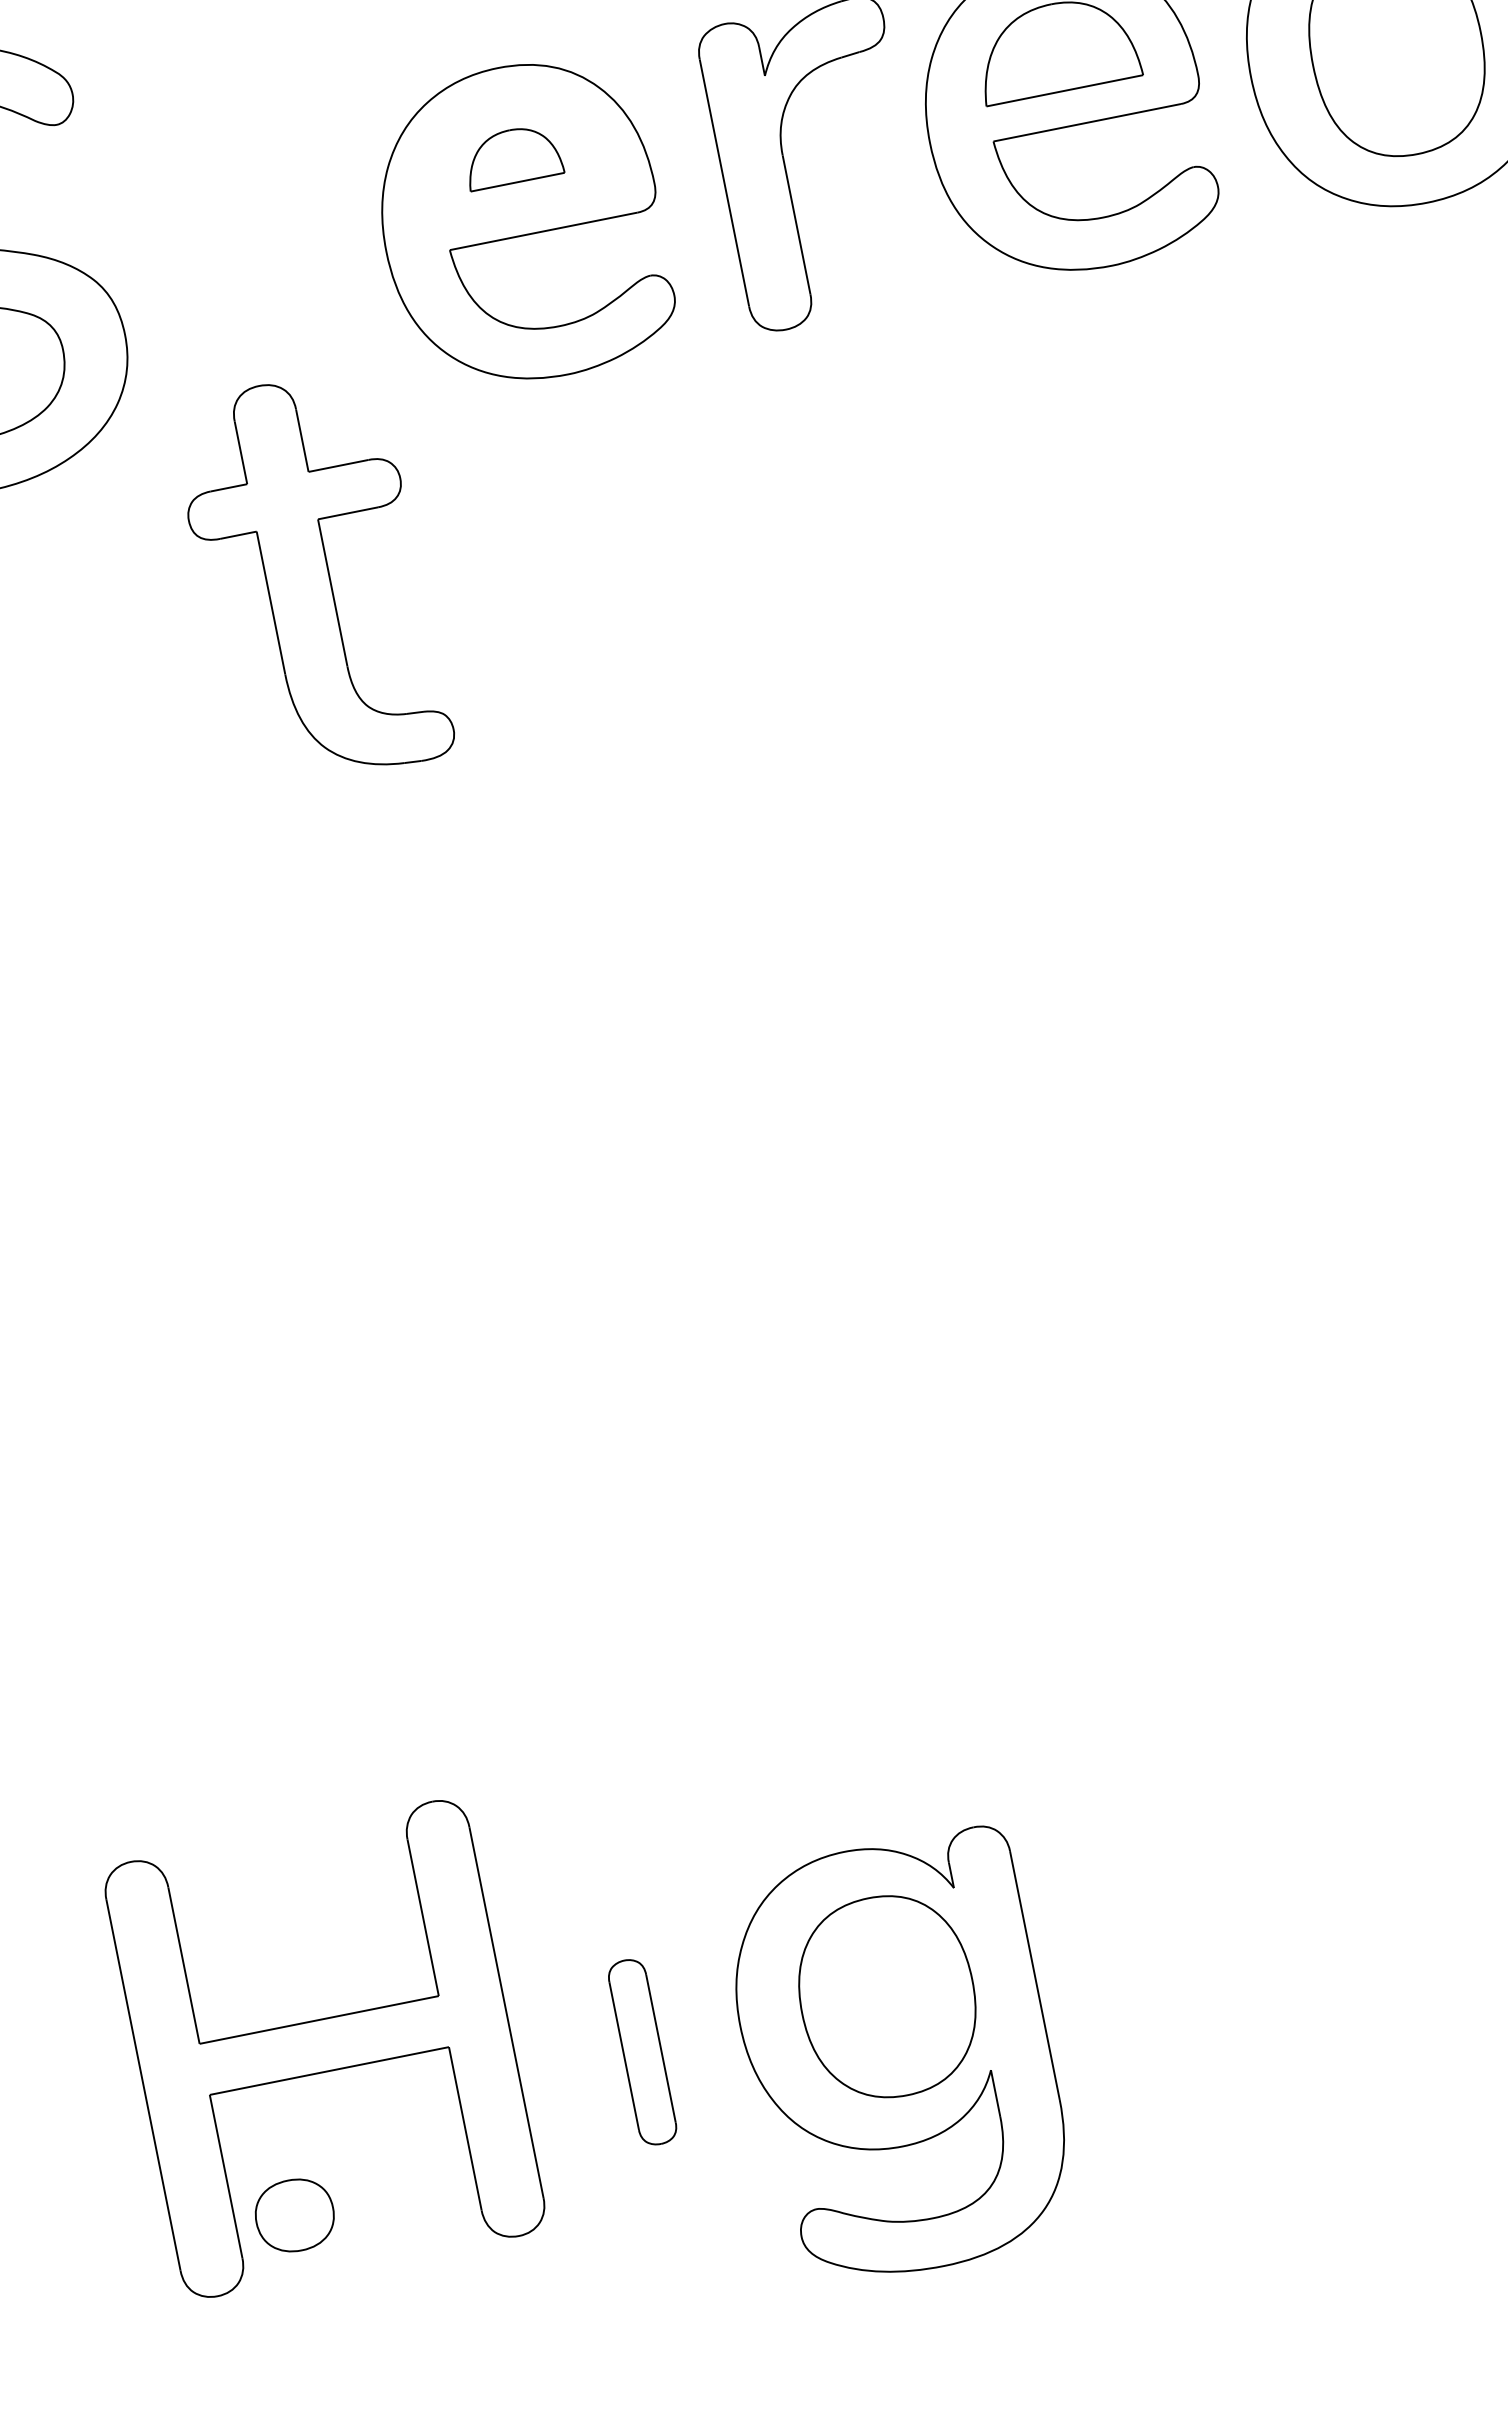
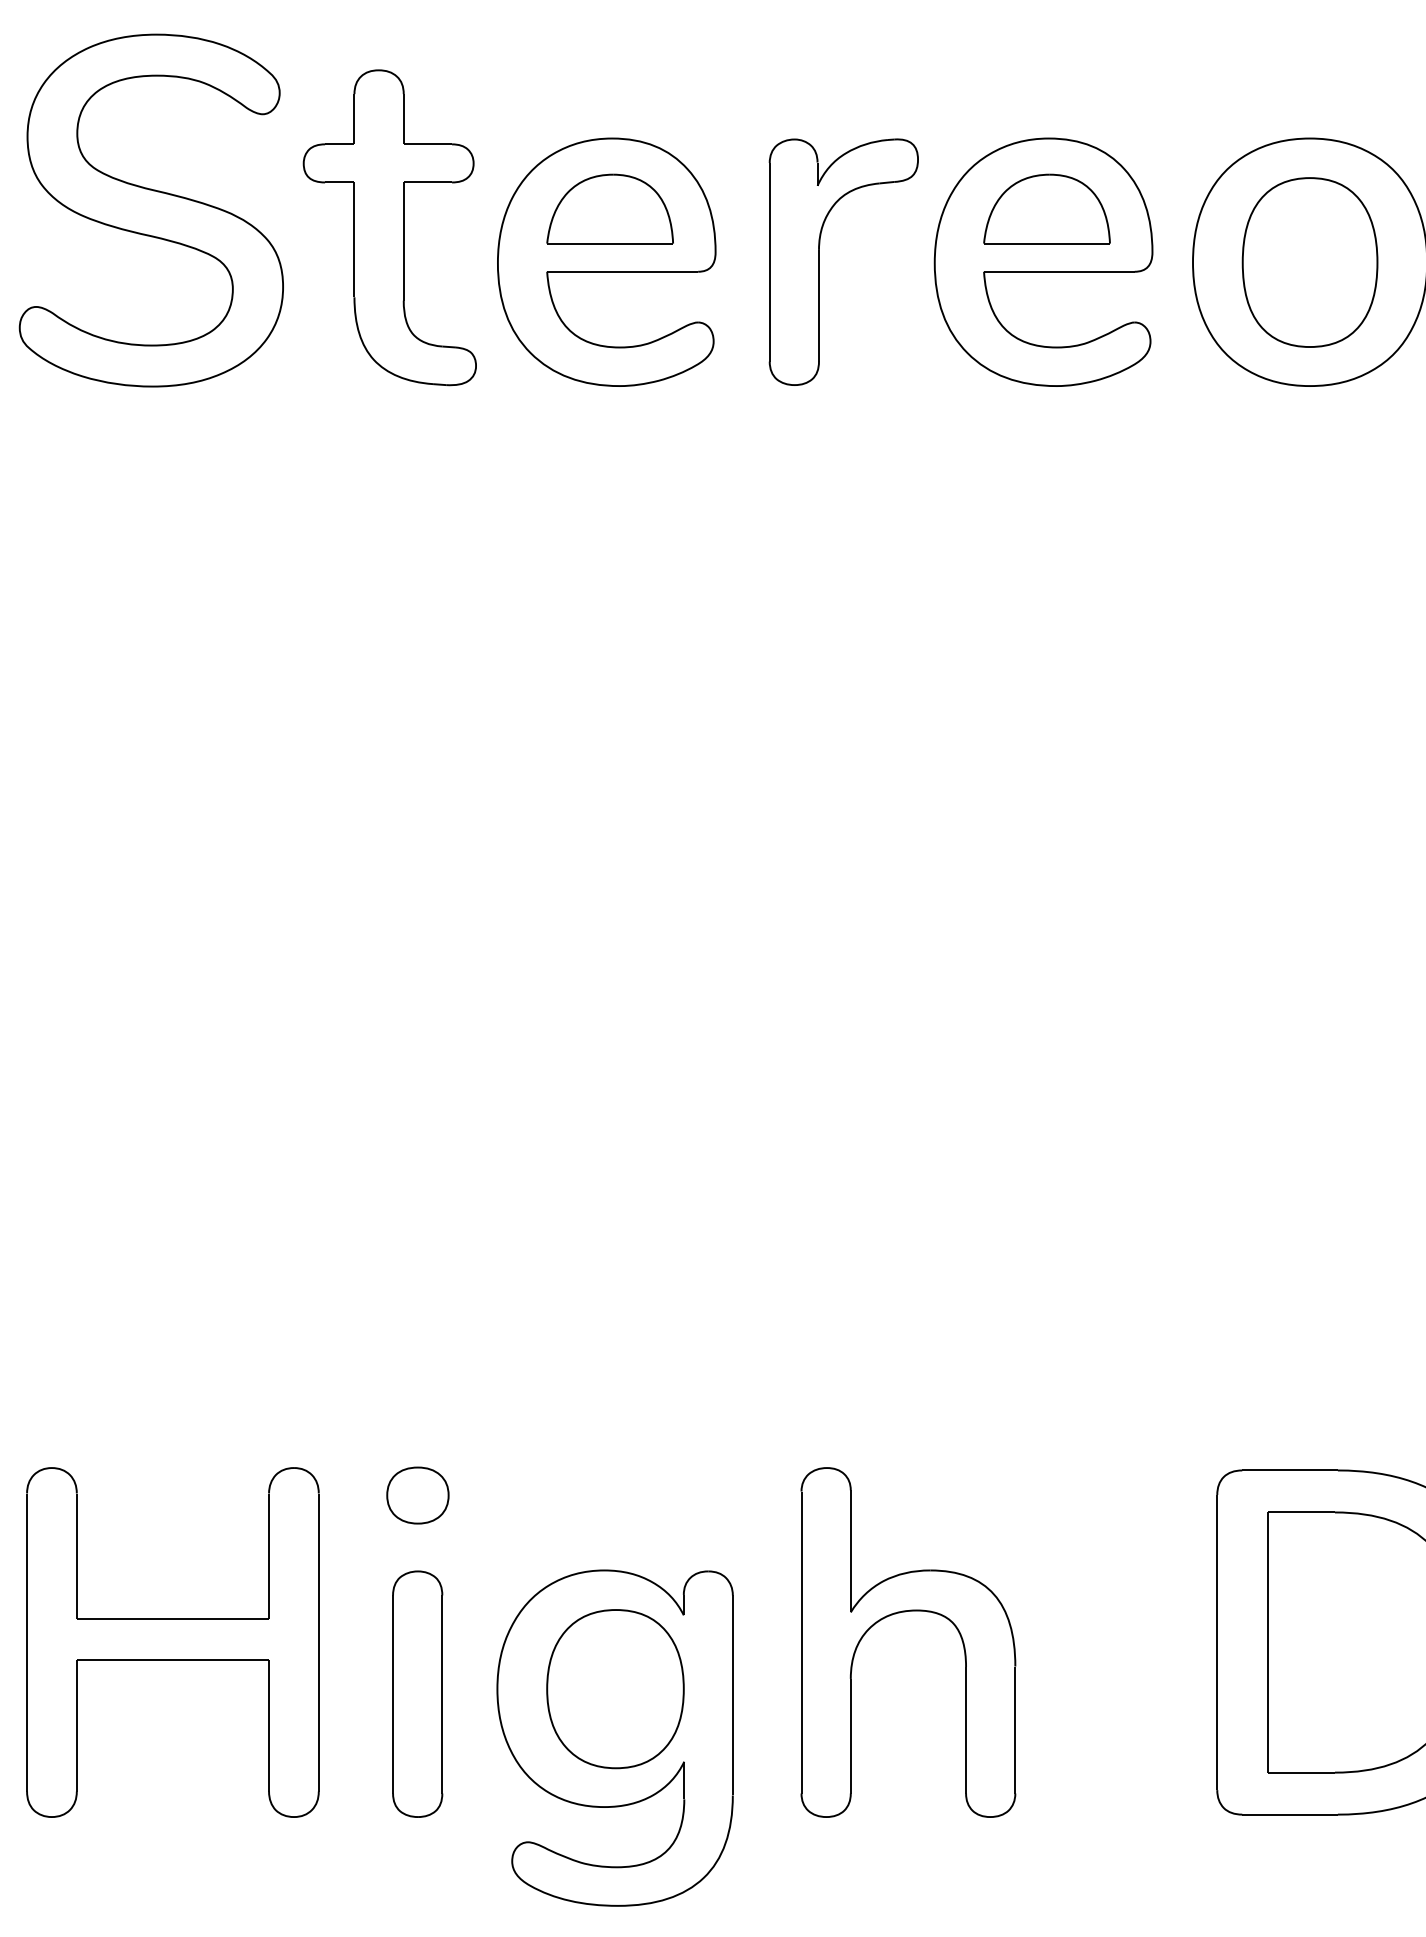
part: (511, 155) -> (609, 208), size x1.67
part: (311, 578) -> (389, 227), moved
part: (1229, 1829) -> (905, 1612), added
part: (642, 2051) -> (417, 1693), size x1.67
part: (294, 2215) -> (417, 1495), moved

